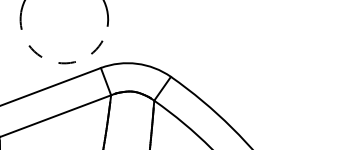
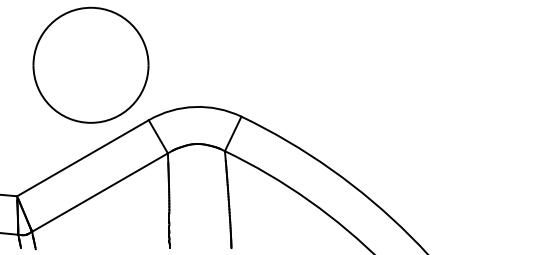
arc: (57, 62) -> (91, 122), dashed -> solid

